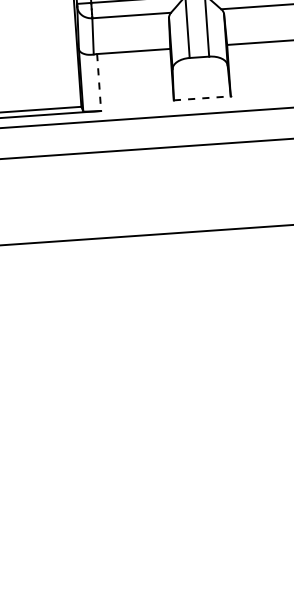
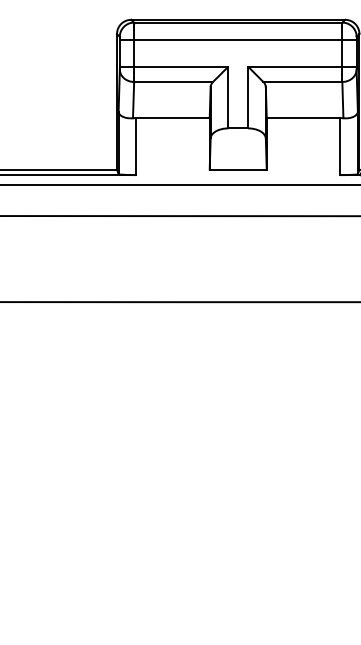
line: (99, 82) -> (136, 146), dashed -> solid
line: (202, 98) -> (238, 169), dashed -> solid

